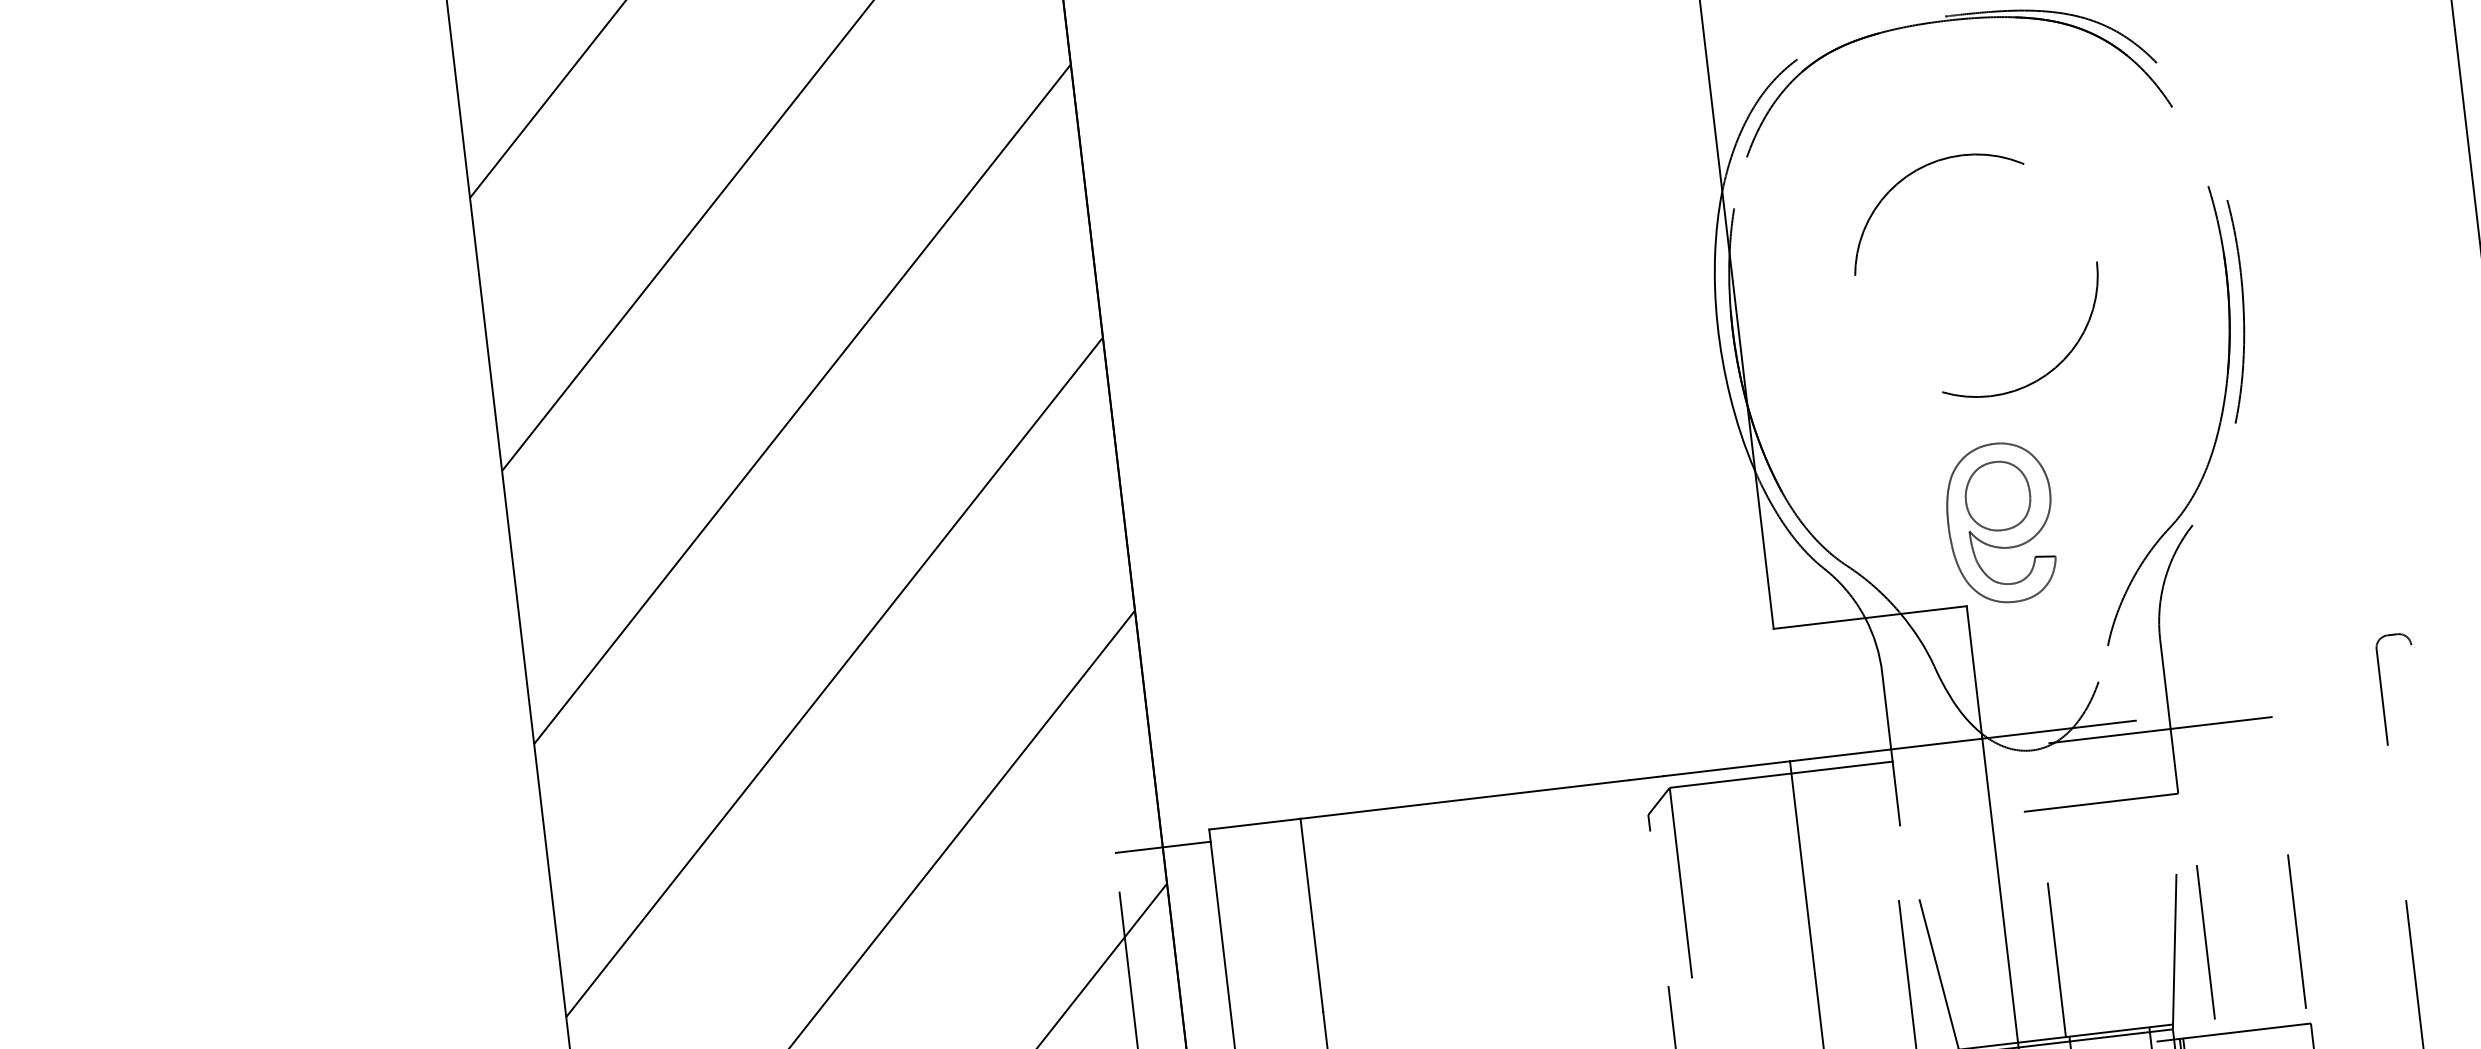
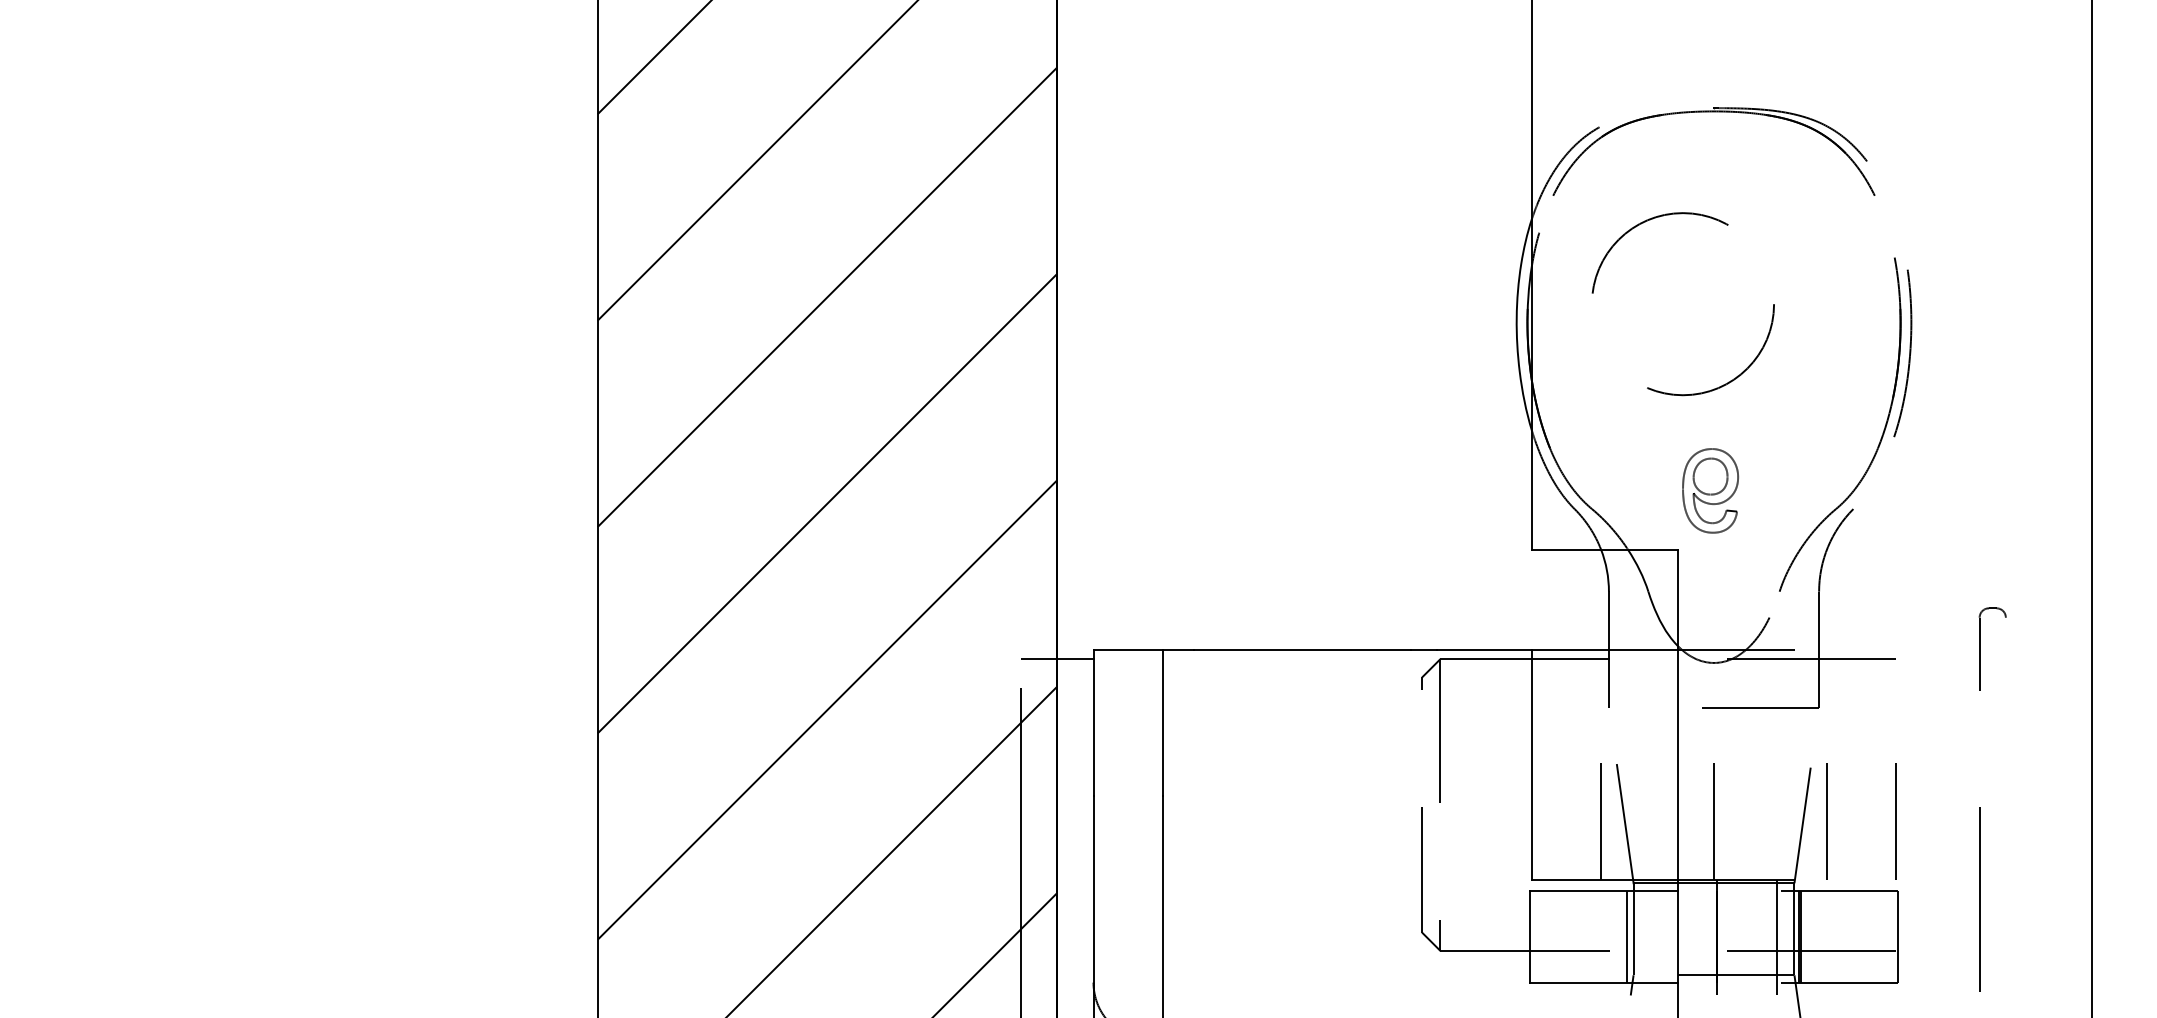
circle: (1975, 276) -> (1682, 304), moved
part: (2000, 522) -> (1710, 490), size x0.7

